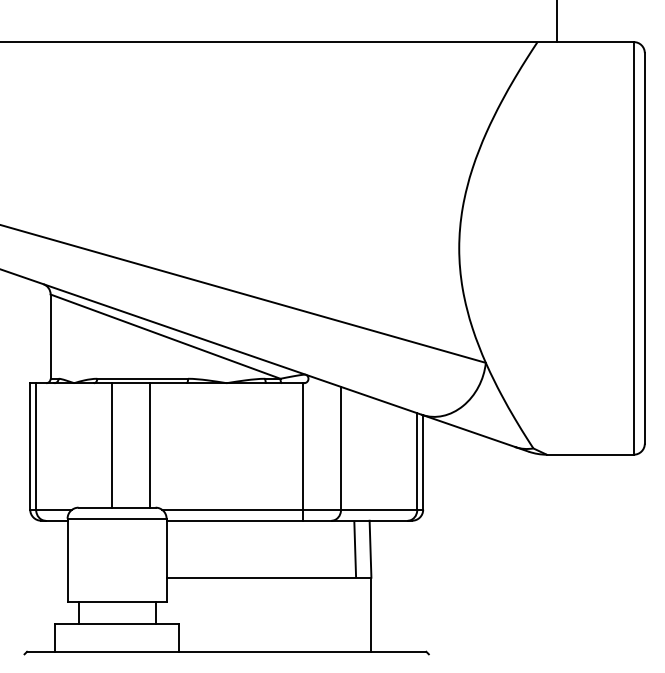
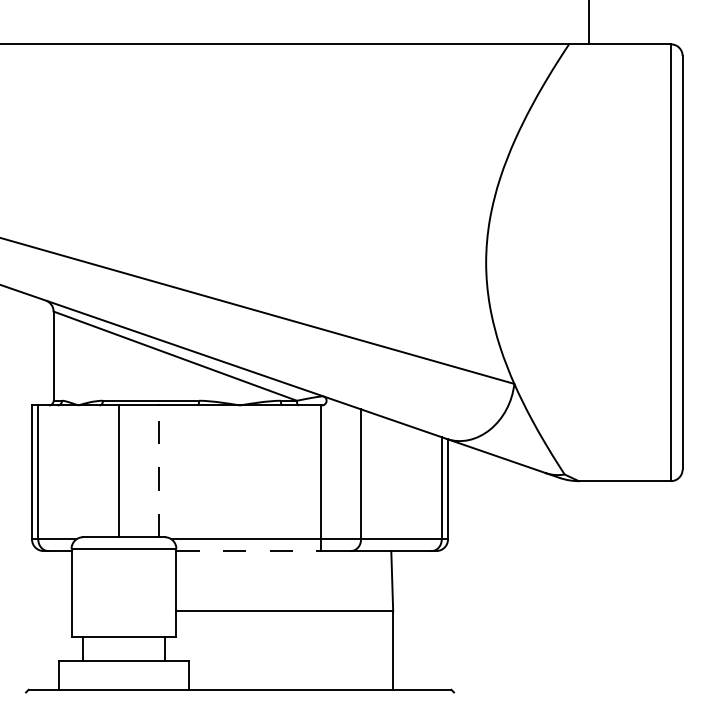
line: (150, 444) -> (159, 470), solid -> dashed
line: (235, 520) -> (249, 550), solid -> dashed
line: (355, 548) -> (376, 580), removed

